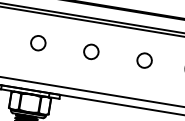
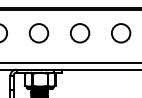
circle: (37, 43) -> (38, 33), size x1.67
circle: (90, 51) -> (79, 33), size x1.67
circle: (144, 60) -> (121, 33), size x1.67

